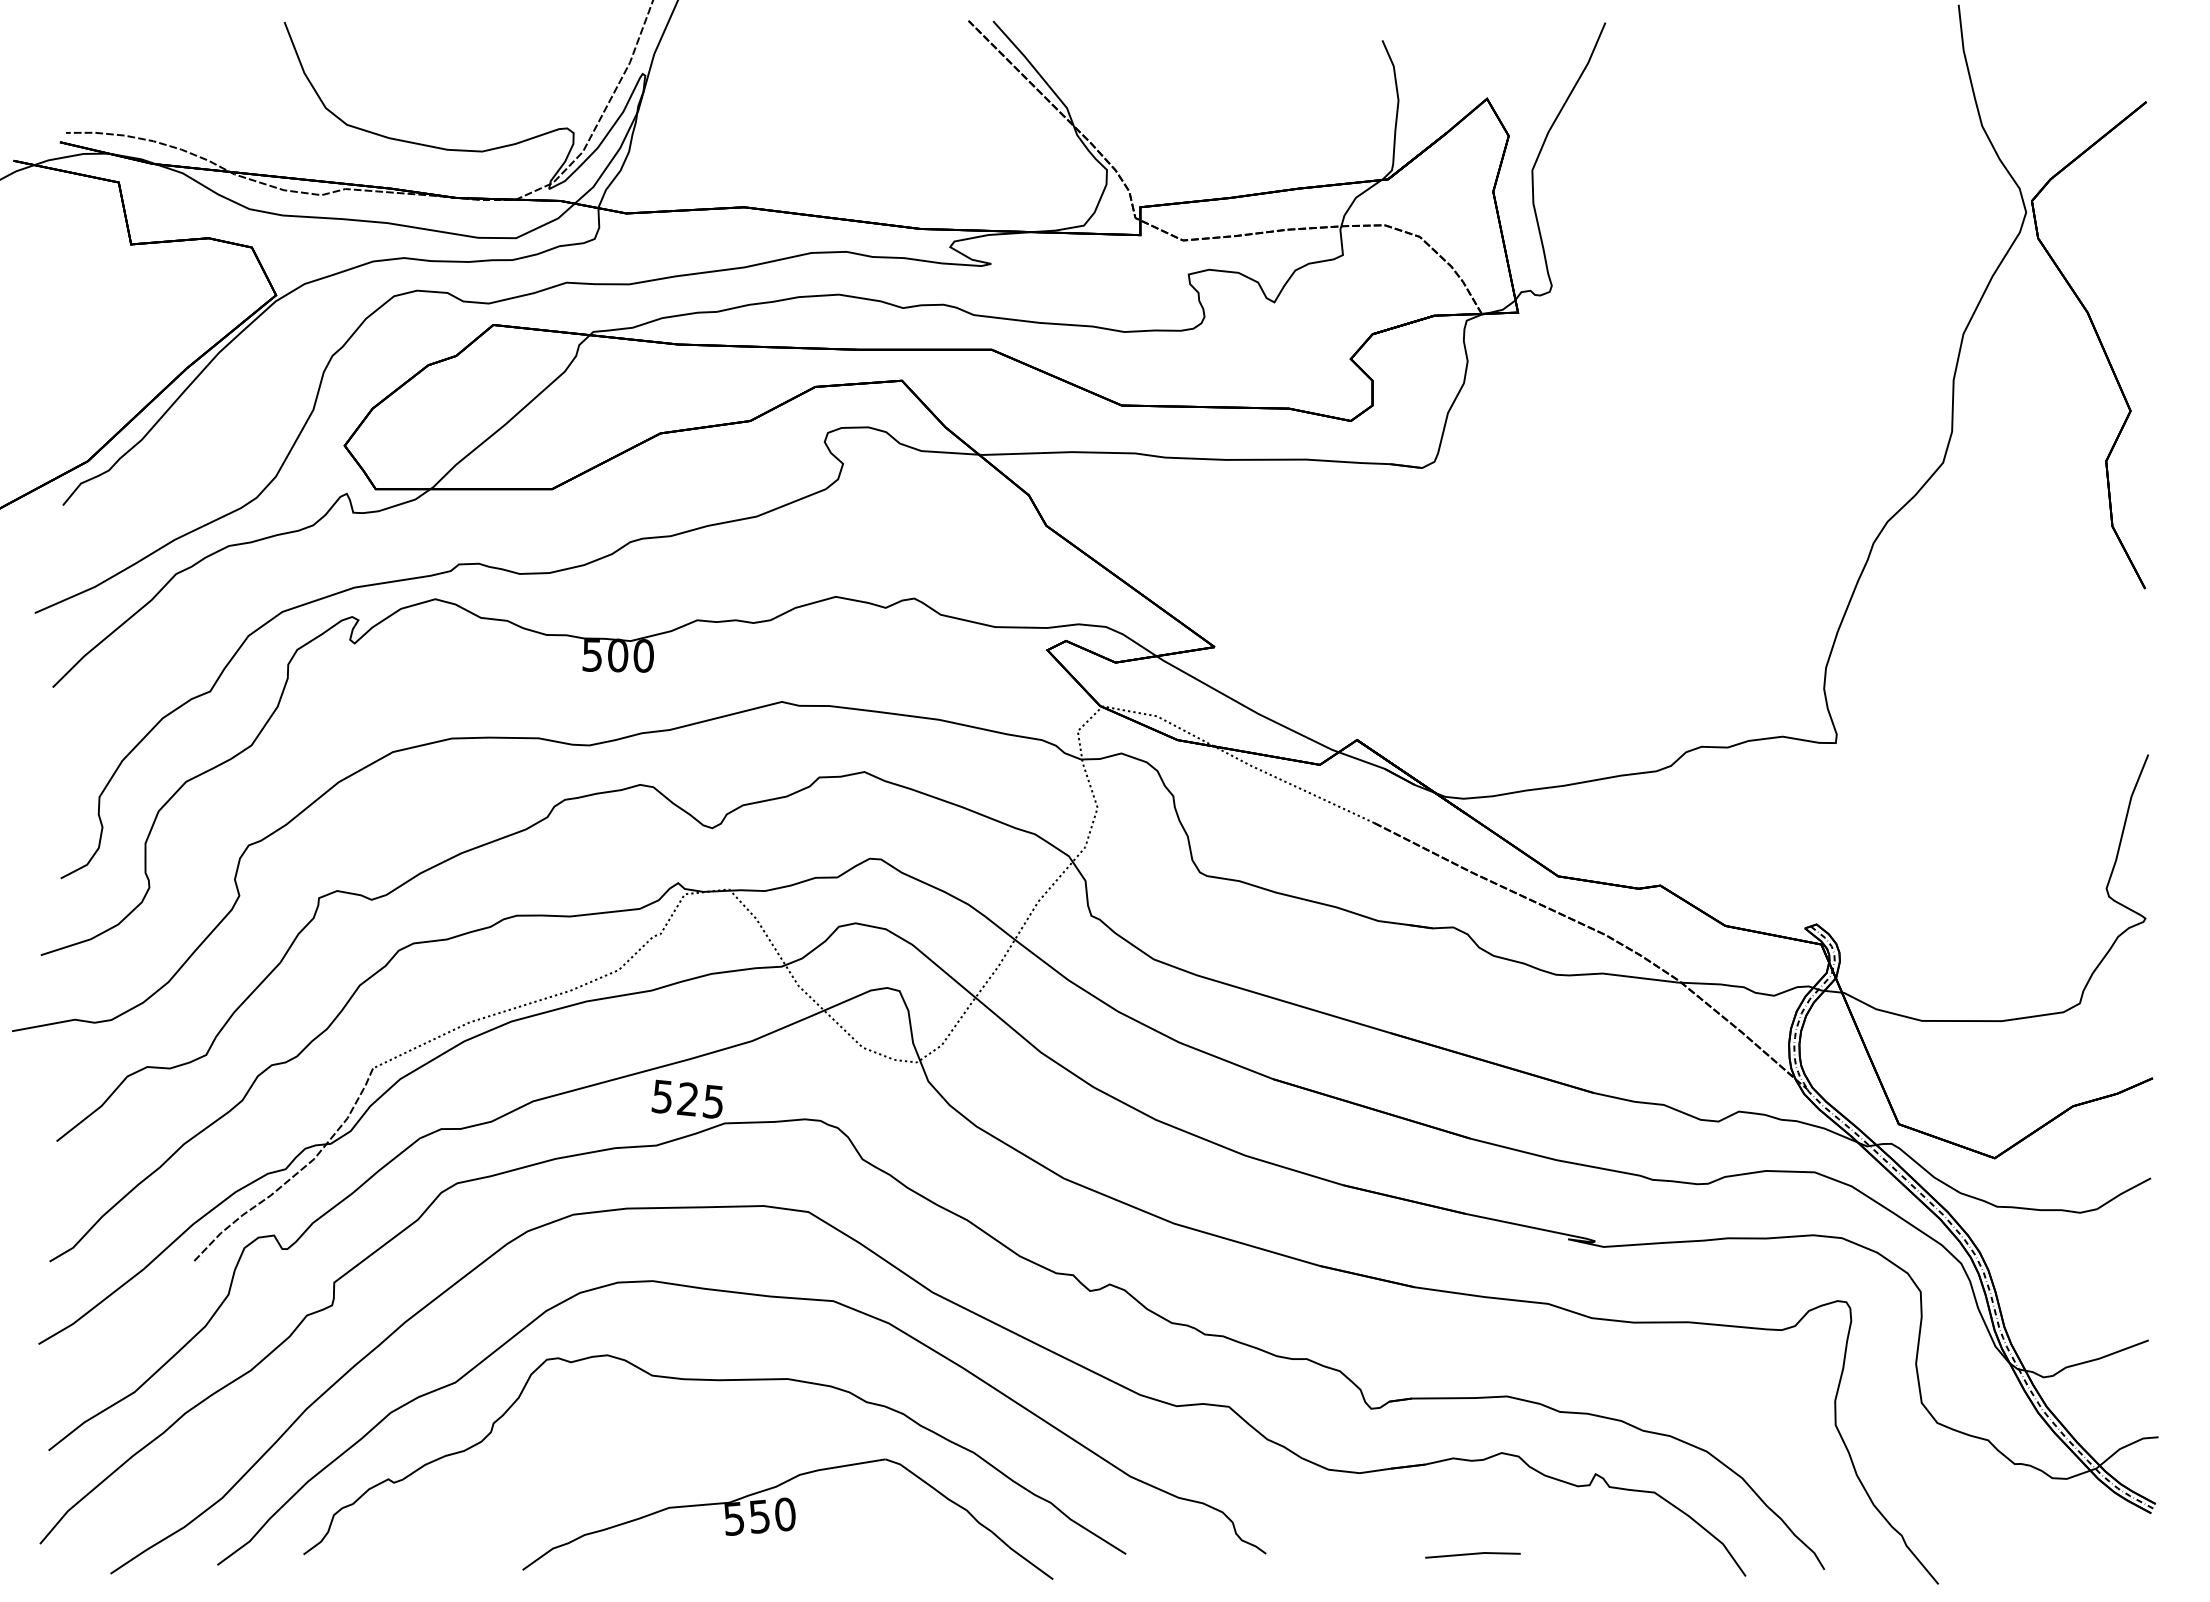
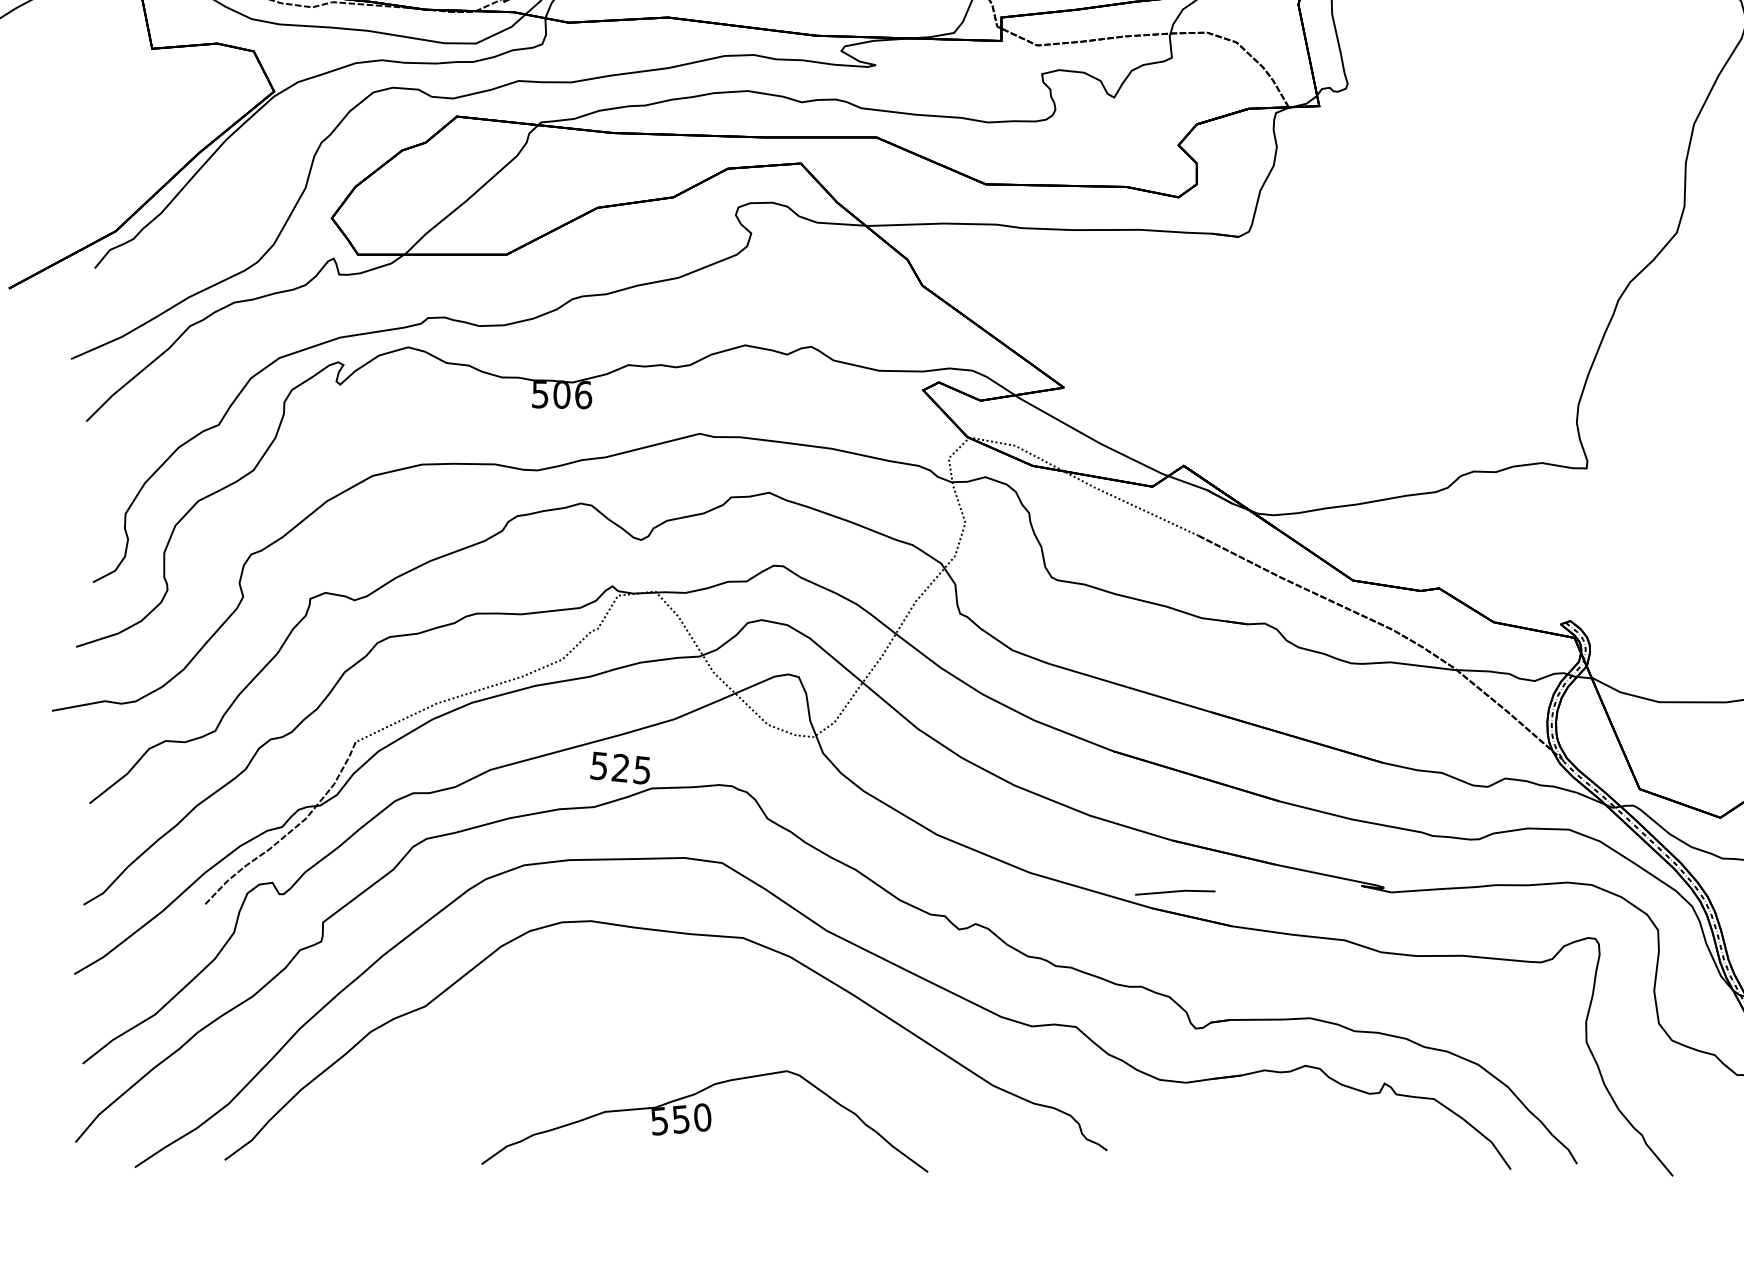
text: (643, 655) -> (583, 394), 500 -> 506
curve: (716, 1381) -> (644, 1005), removed
line: (1472, 1554) -> (1174, 892), moved

